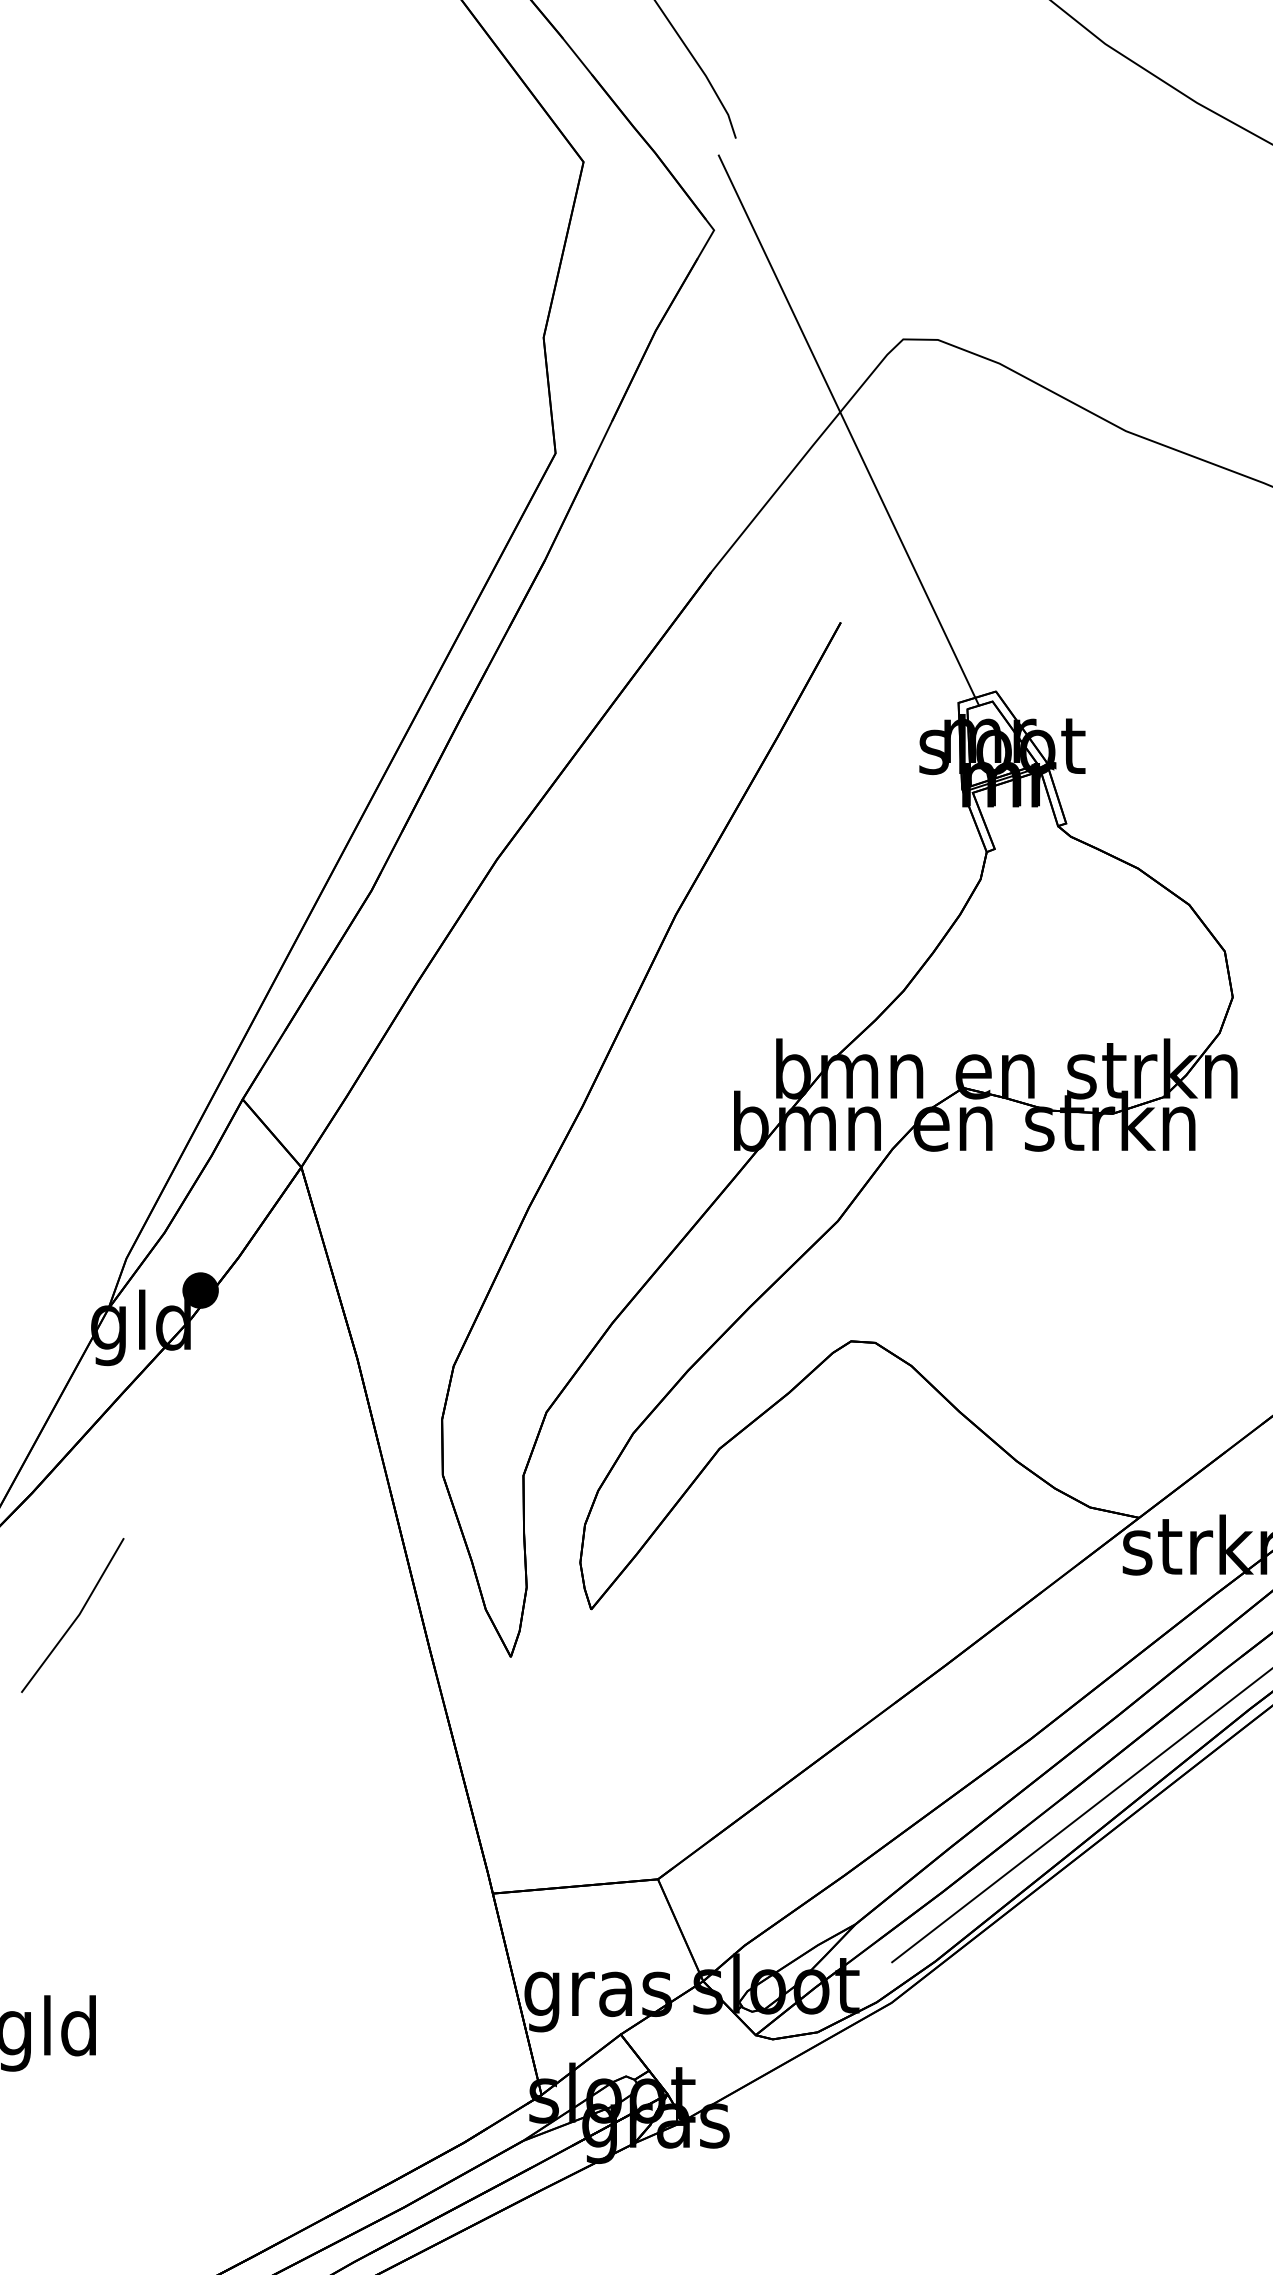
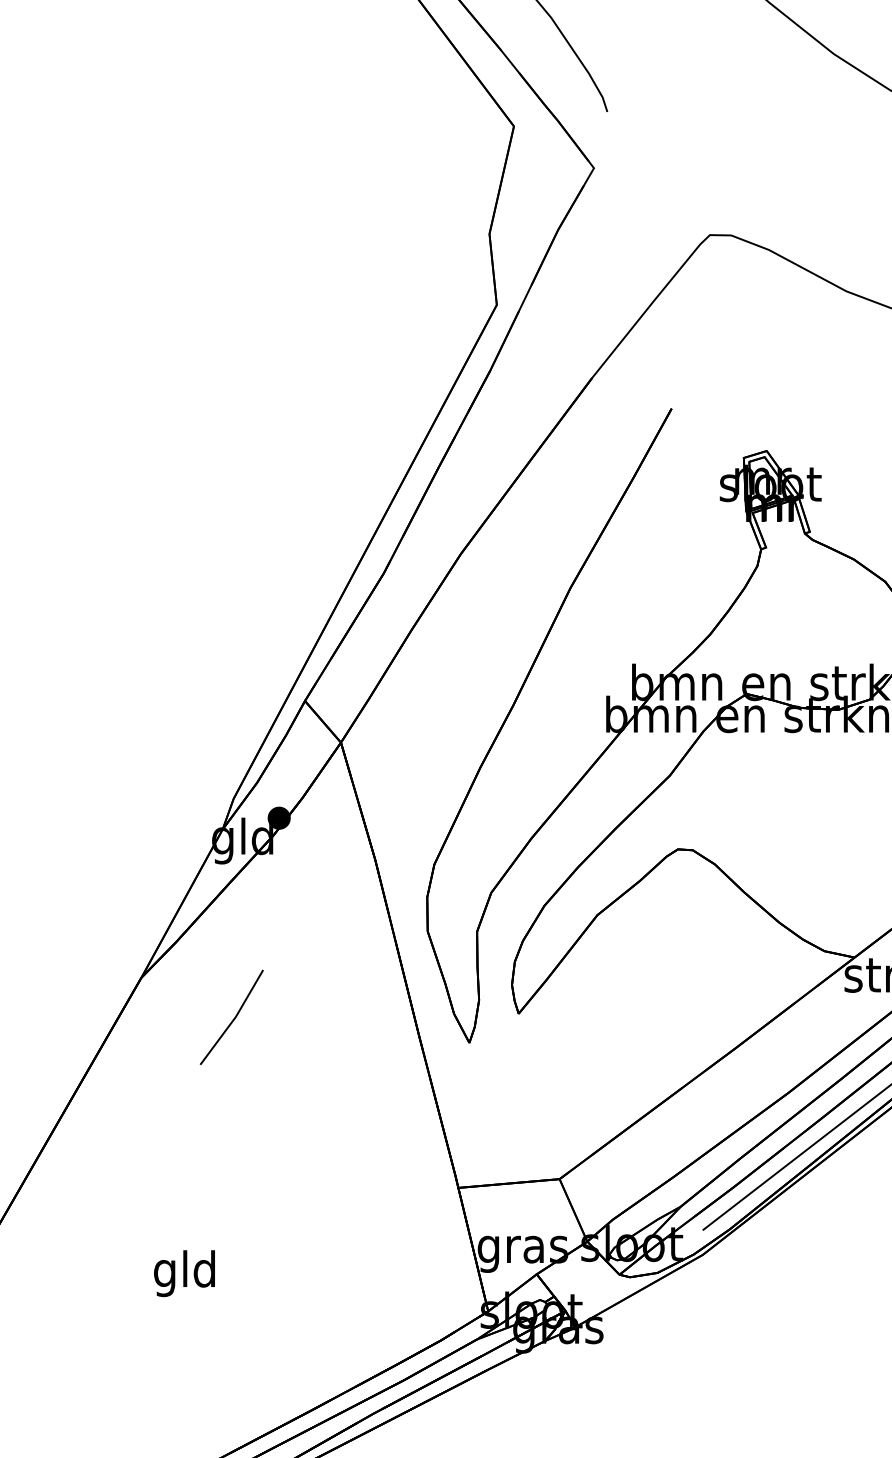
line: (848, 429) -> (676, 290), removed
line: (75, 1617) -> (233, 1018), moved

